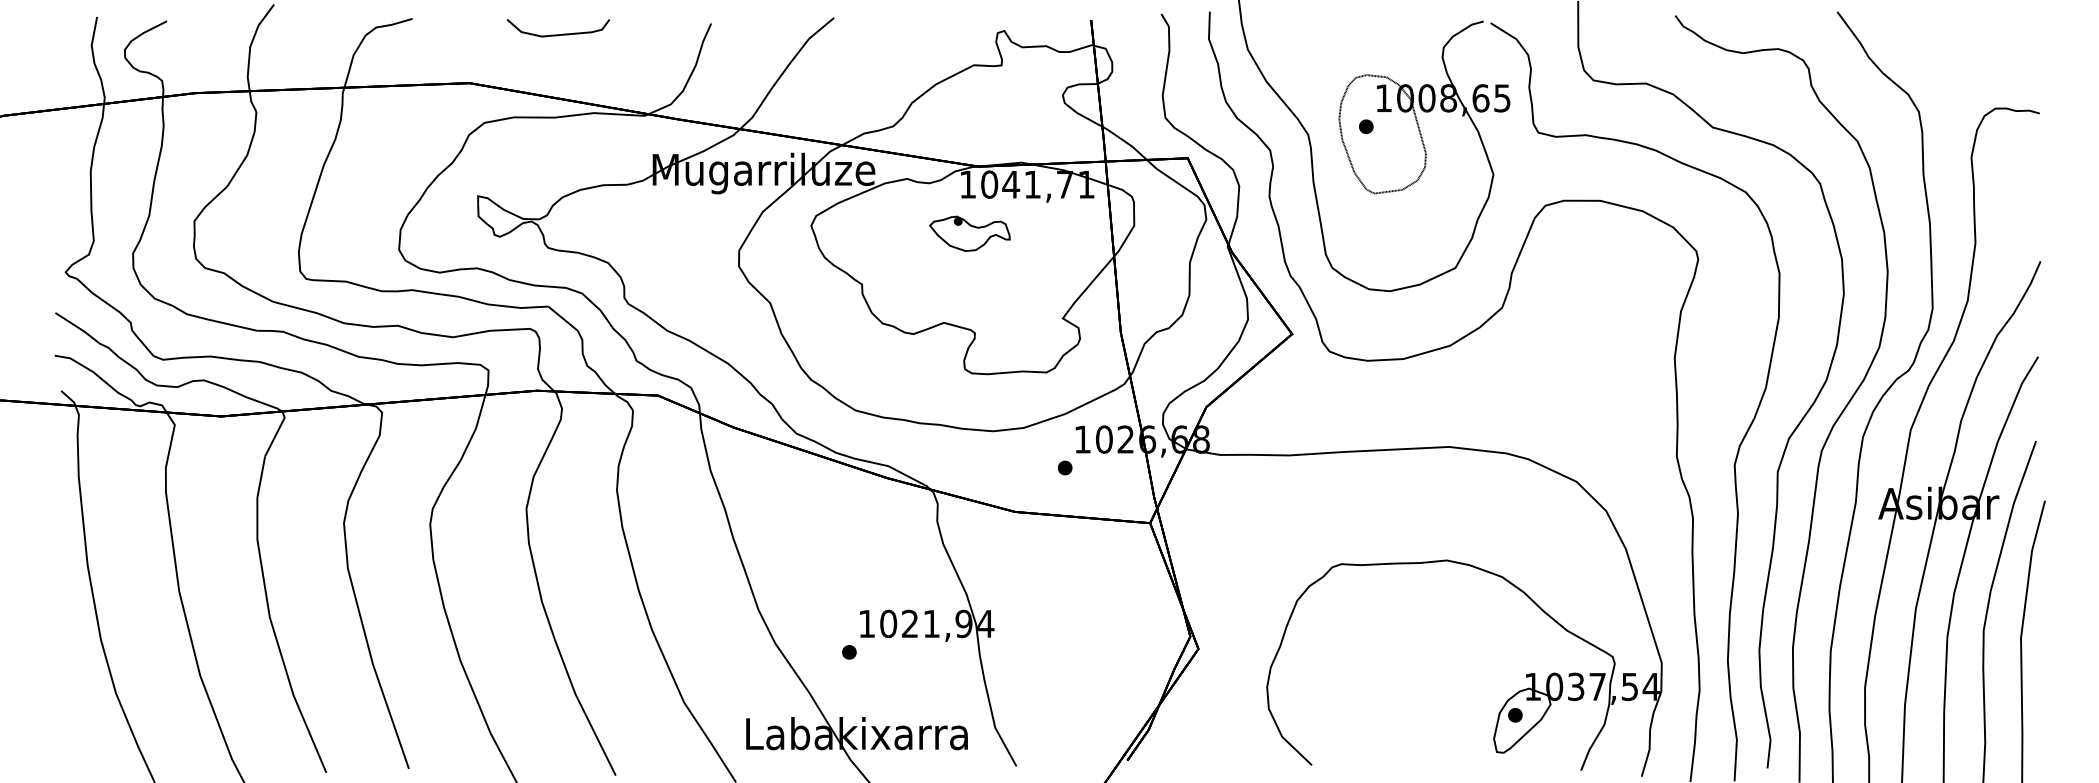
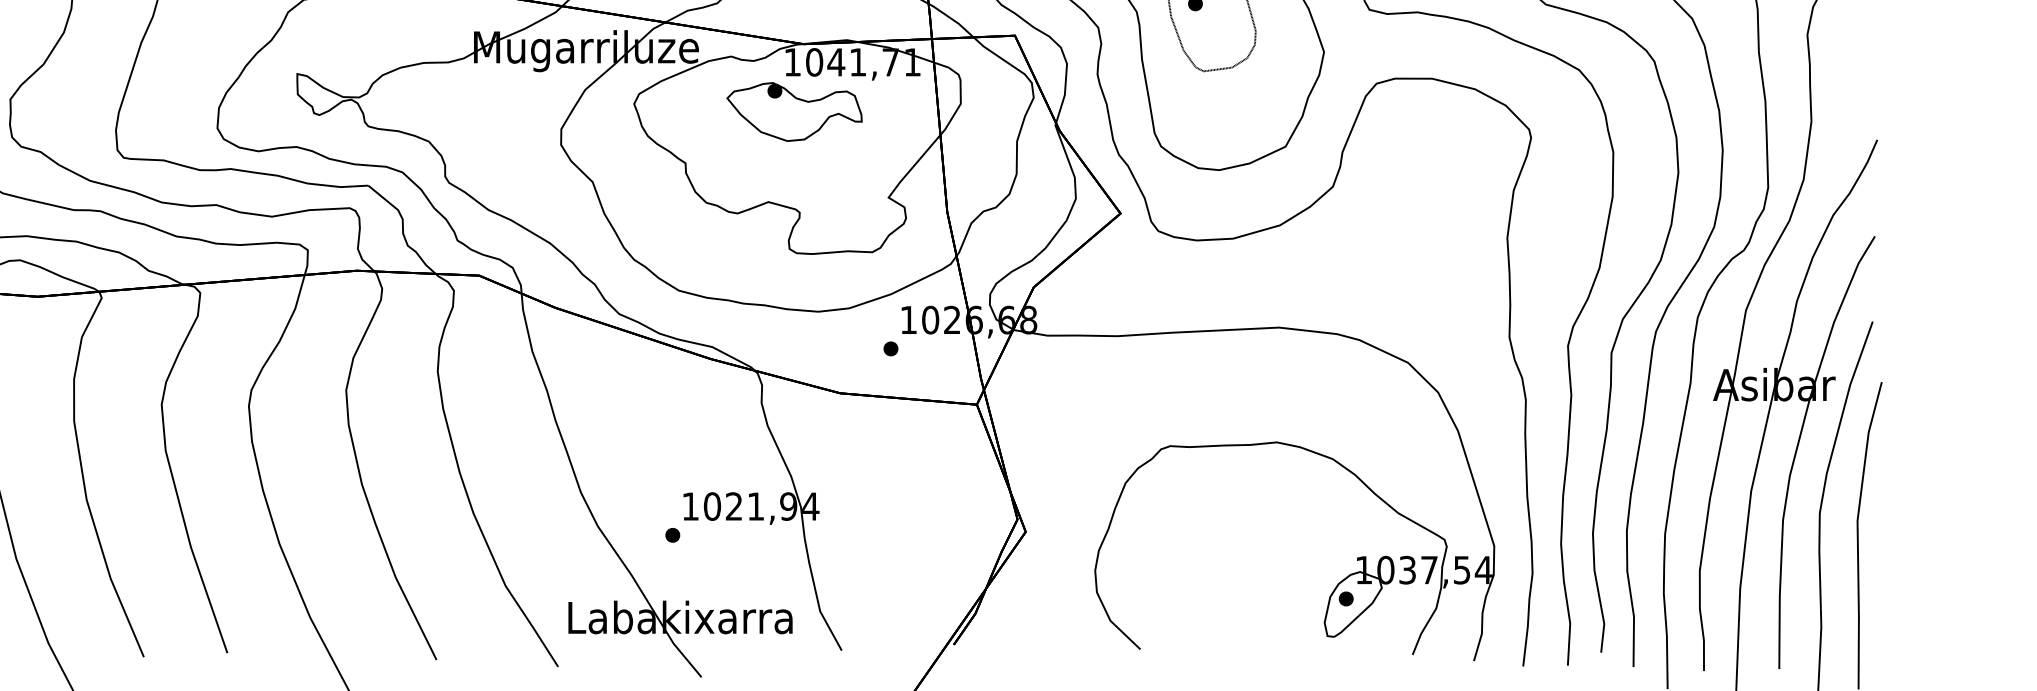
part: (969, 233) -> (794, 111), size x1.67

